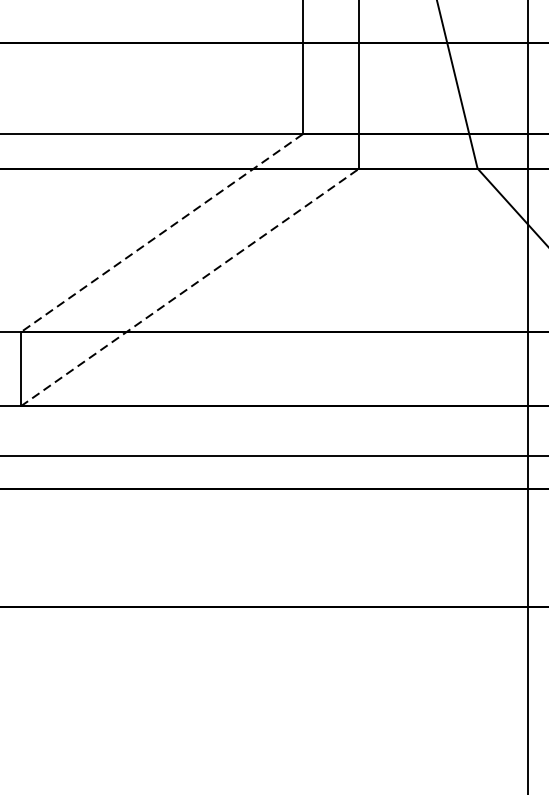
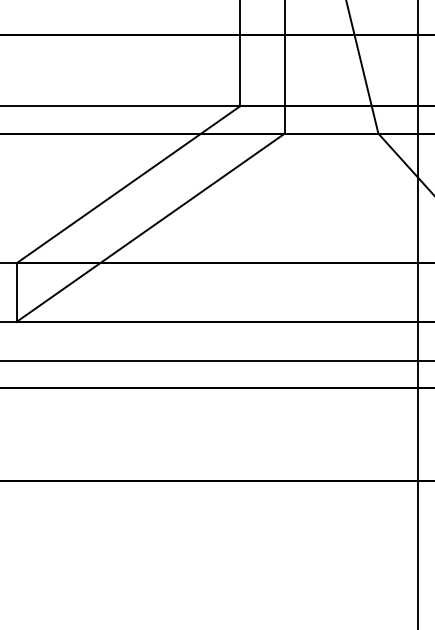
line: (162, 232) -> (128, 184), dashed -> solid
line: (189, 287) -> (150, 227), dashed -> solid

